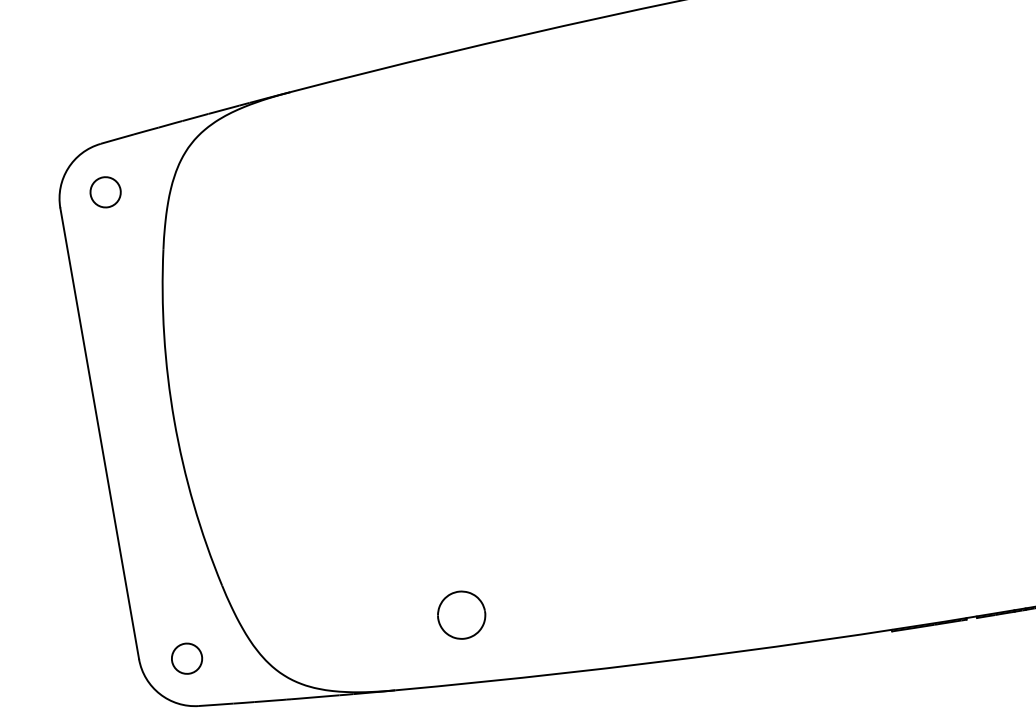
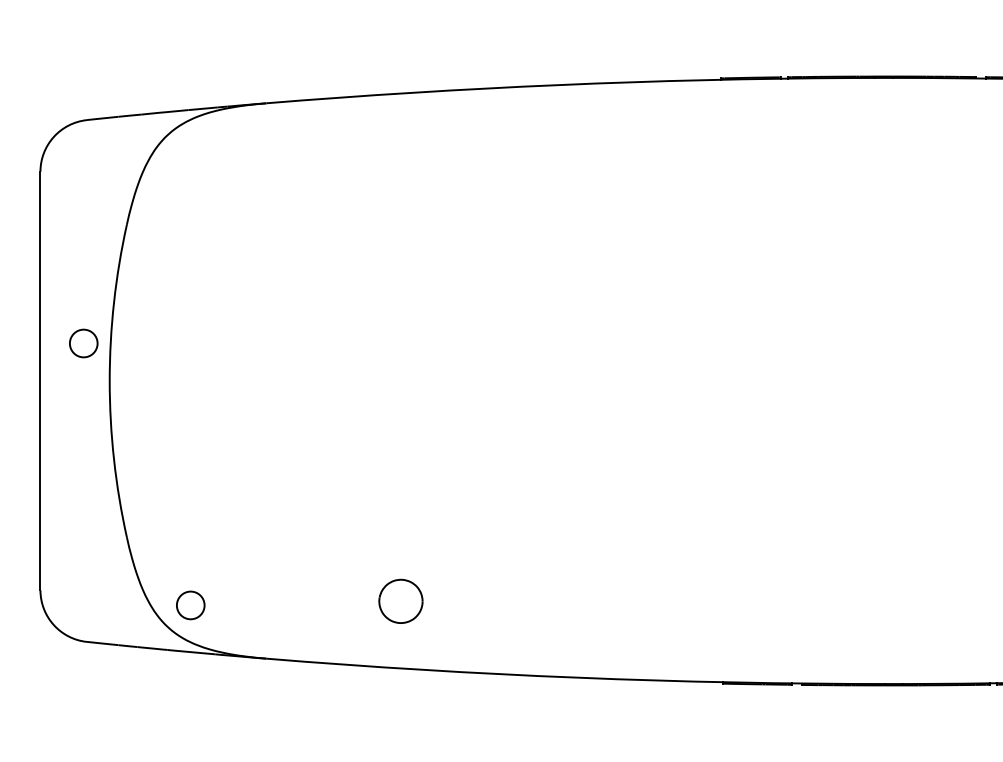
circle: (105, 192) -> (83, 343), moved
part: (460, 614) -> (400, 600), moved
circle: (186, 658) -> (190, 605), moved

